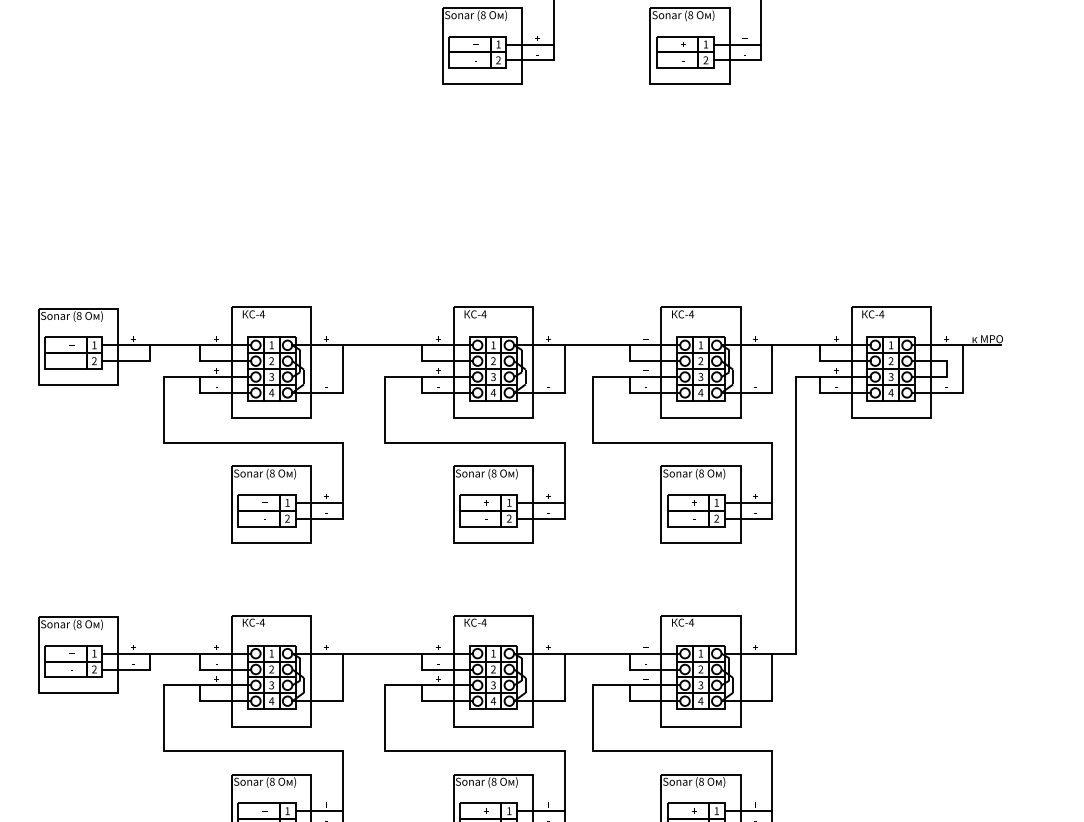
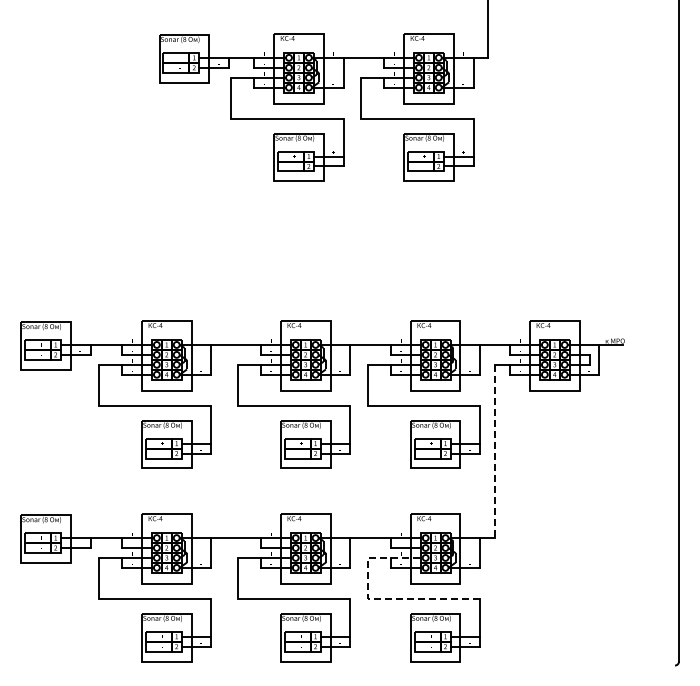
line: (796, 515) -> (495, 451), solid -> dashed
line: (603, 750) -> (374, 598), solid -> dashed

